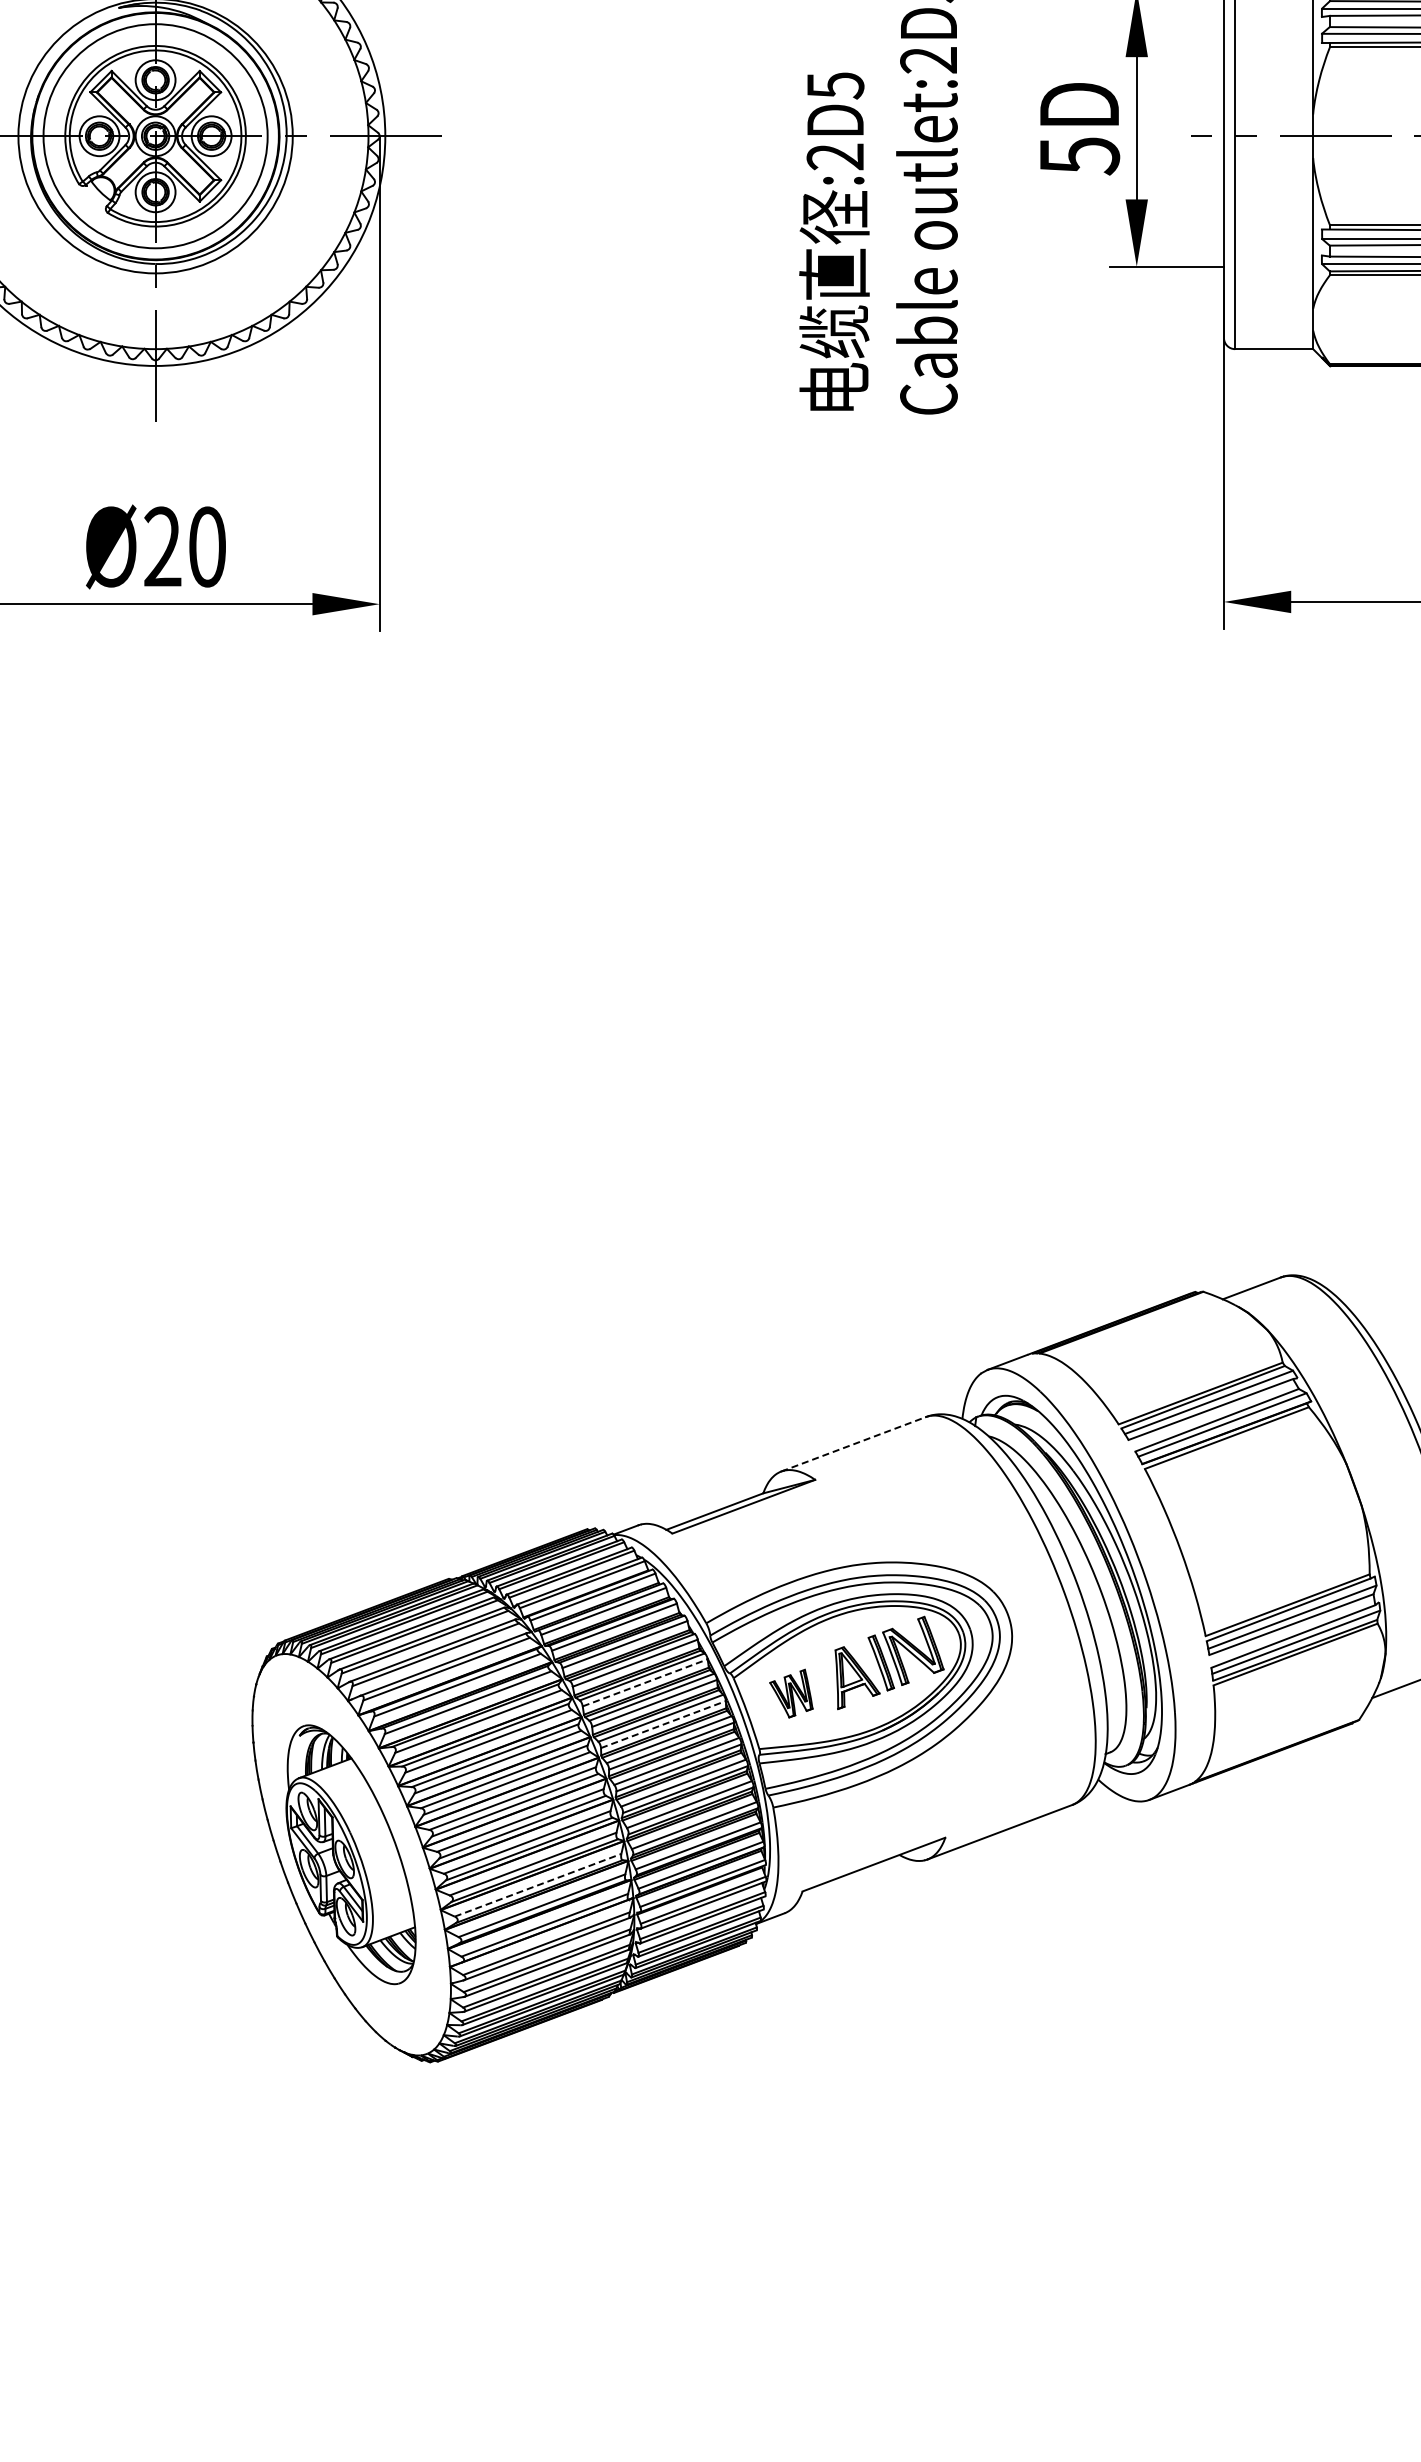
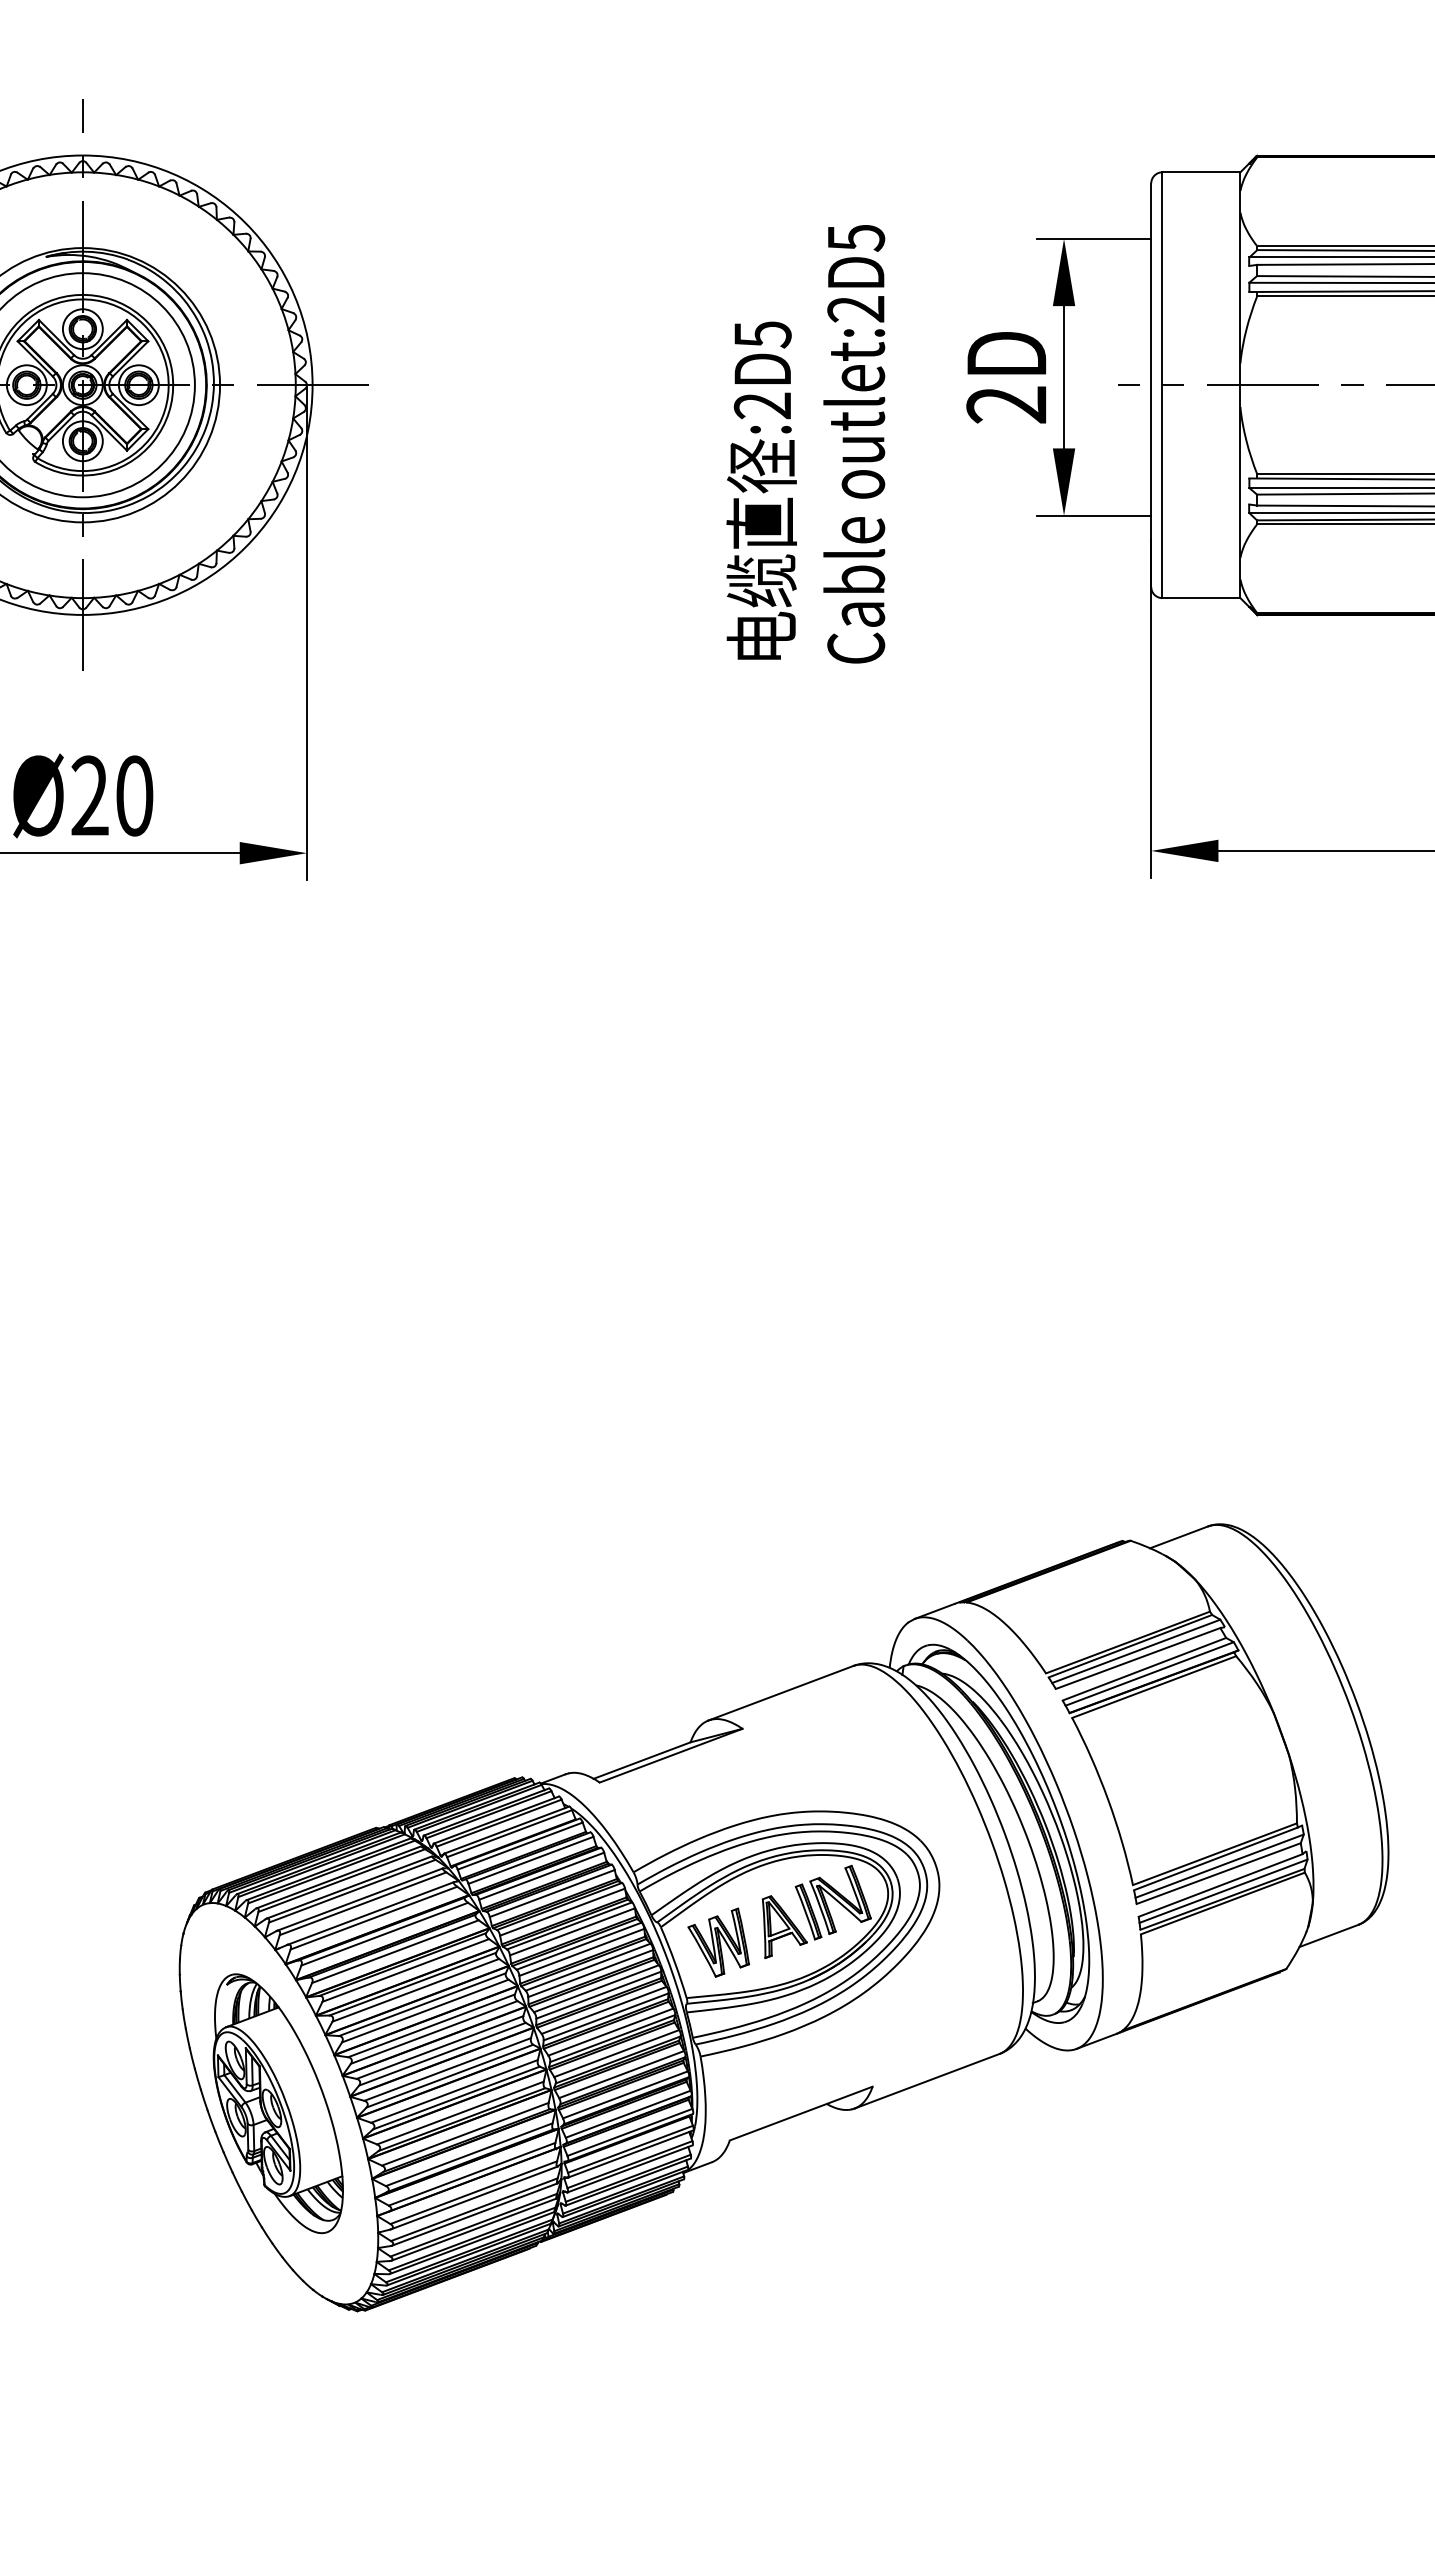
text: (1079, 156) -> (1006, 405), 5D -> 2D
line: (854, 1444) -> (781, 1693), dashed -> solid
line: (645, 1682) -> (572, 1931), dashed -> solid
part: (791, 1693) -> (718, 1942), size x1.43
line: (663, 1724) -> (590, 1973), dashed -> solid
line: (538, 1885) -> (465, 2134), dashed -> solid

